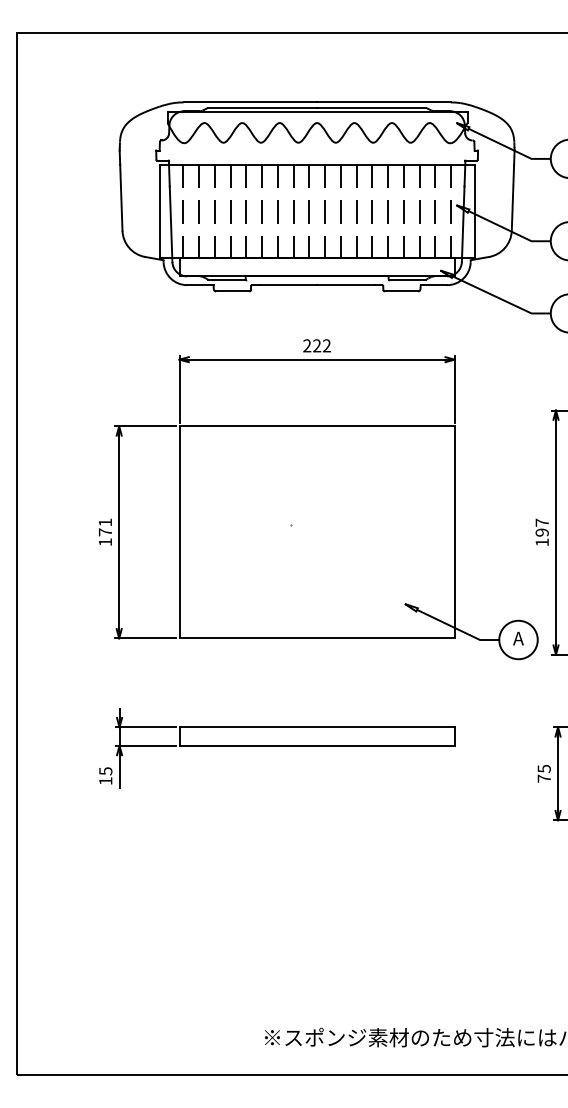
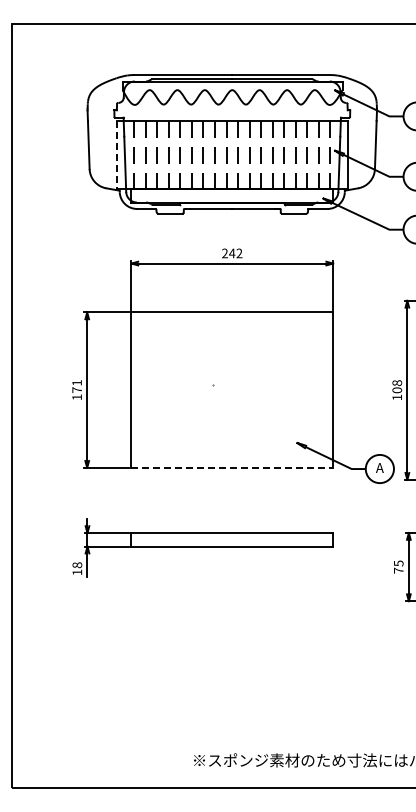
line: (159, 212) -> (116, 155), solid -> dashed
text: (317, 345) -> (232, 253), 222 -> 242
text: (542, 527) -> (397, 386), 197 -> 108
line: (317, 637) -> (232, 467), solid -> dashed
text: (105, 771) -> (77, 565), 15 -> 18

